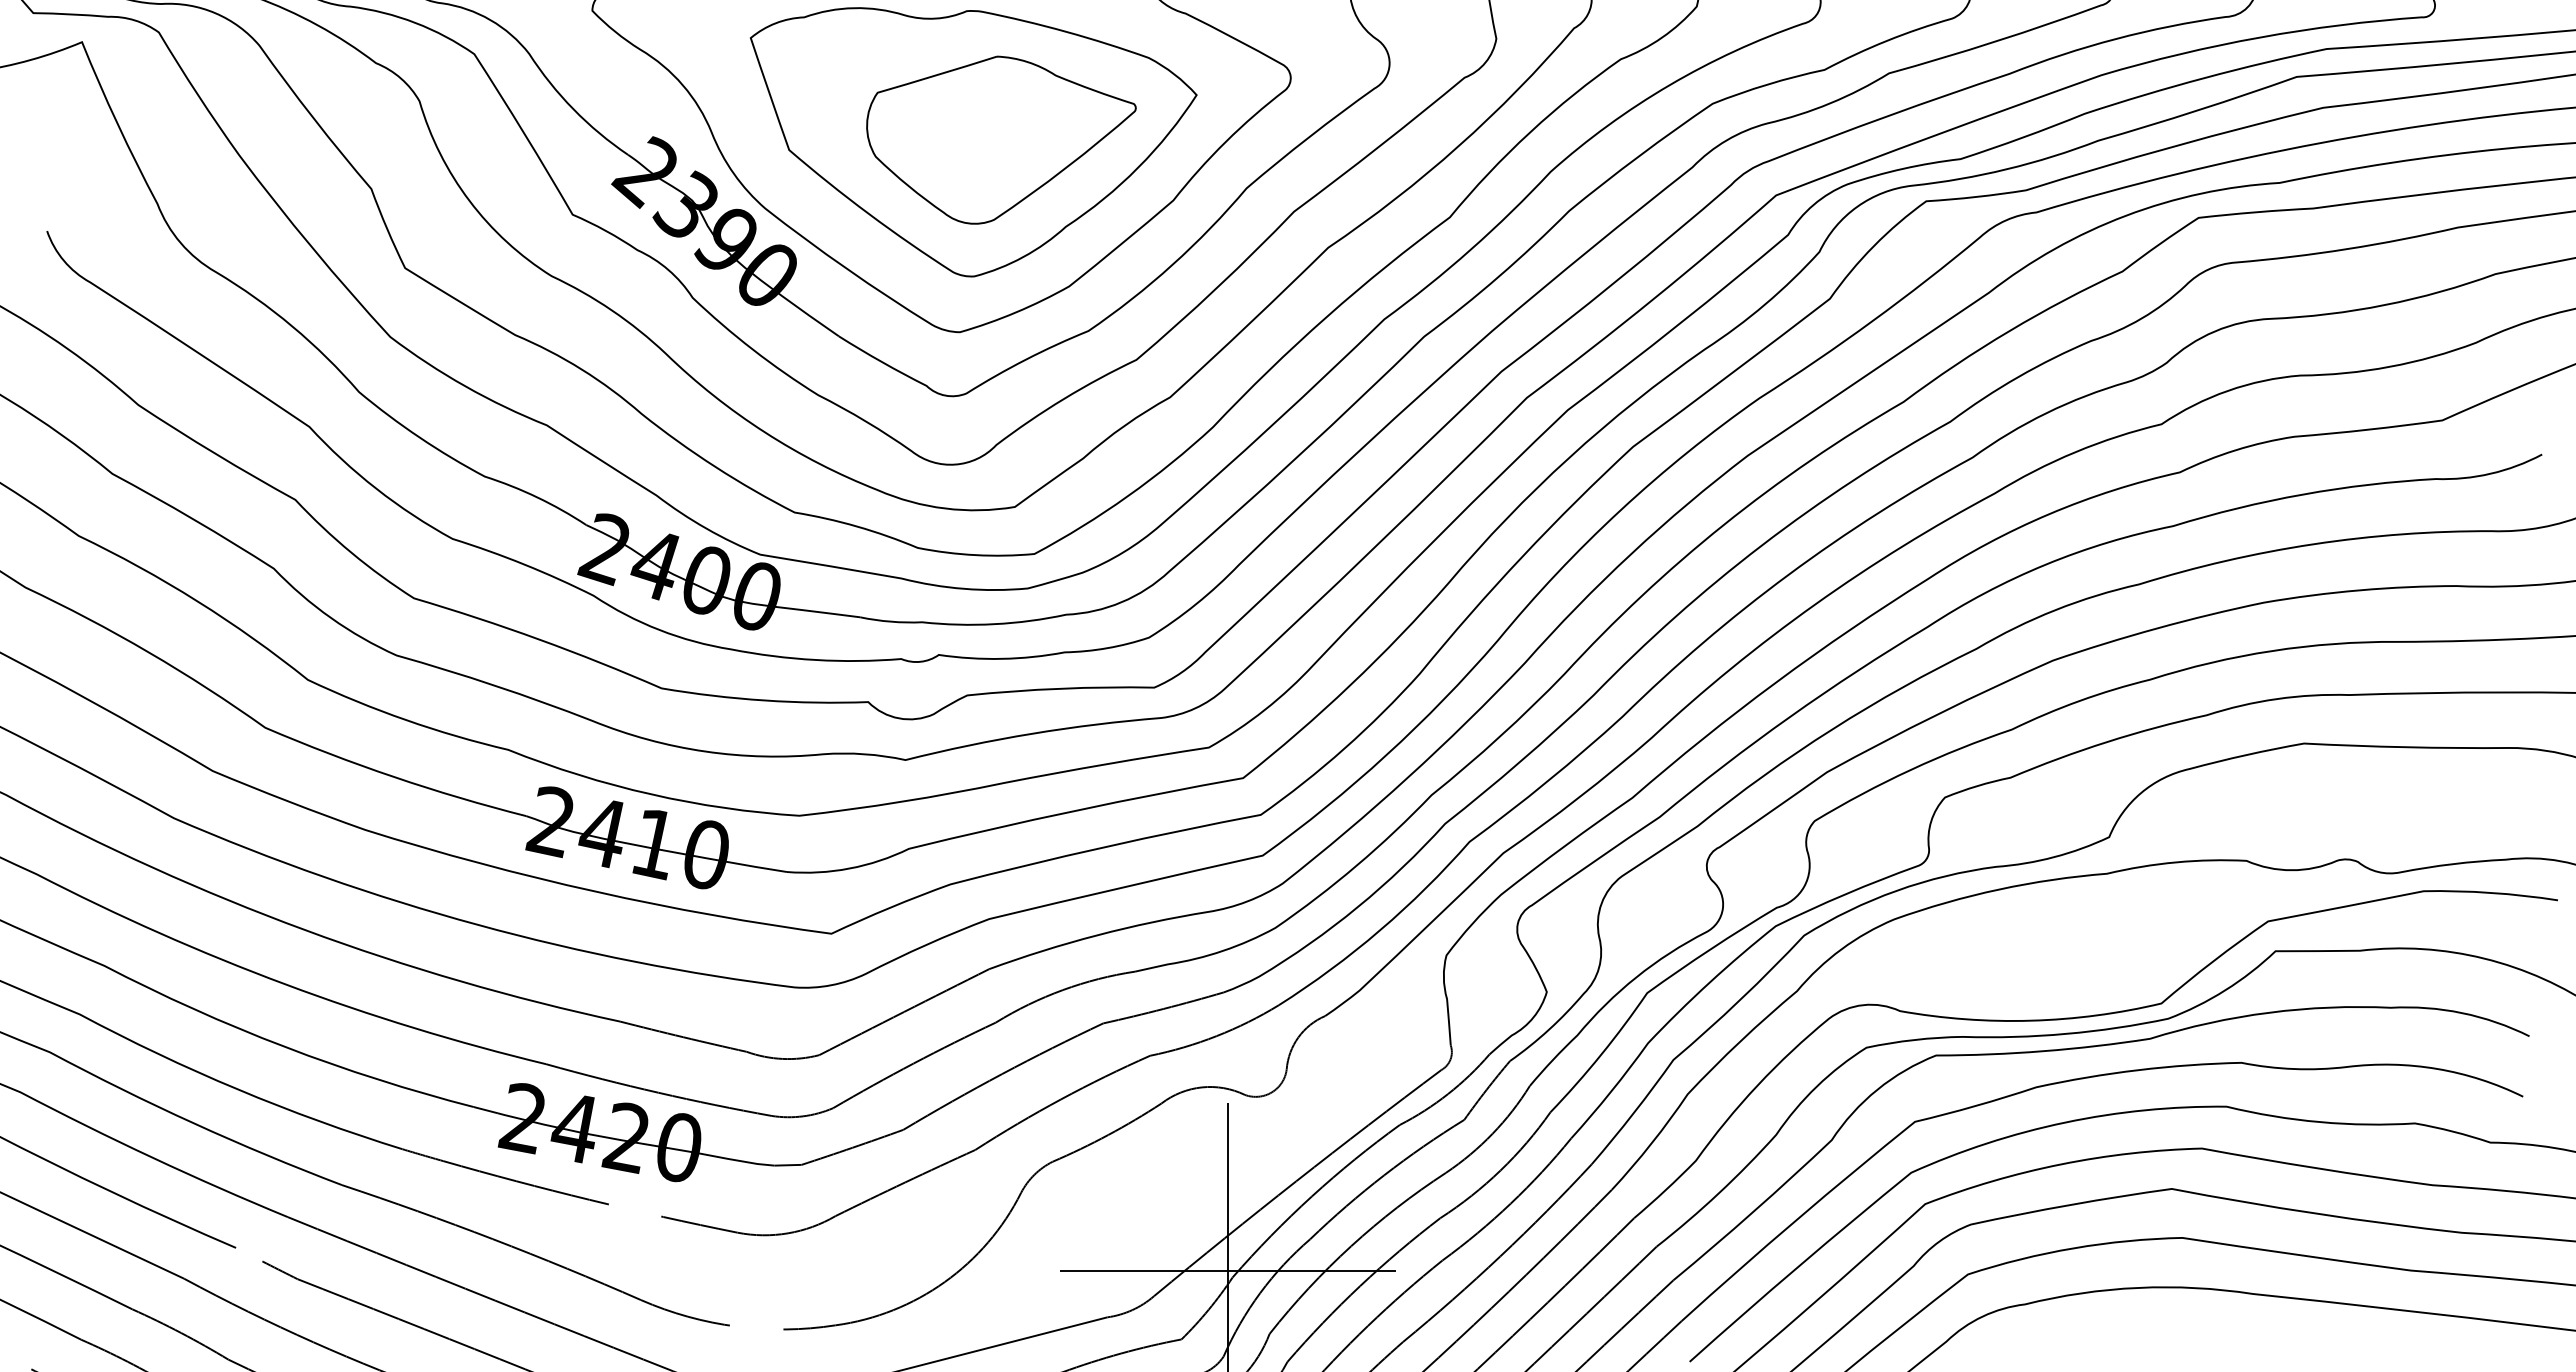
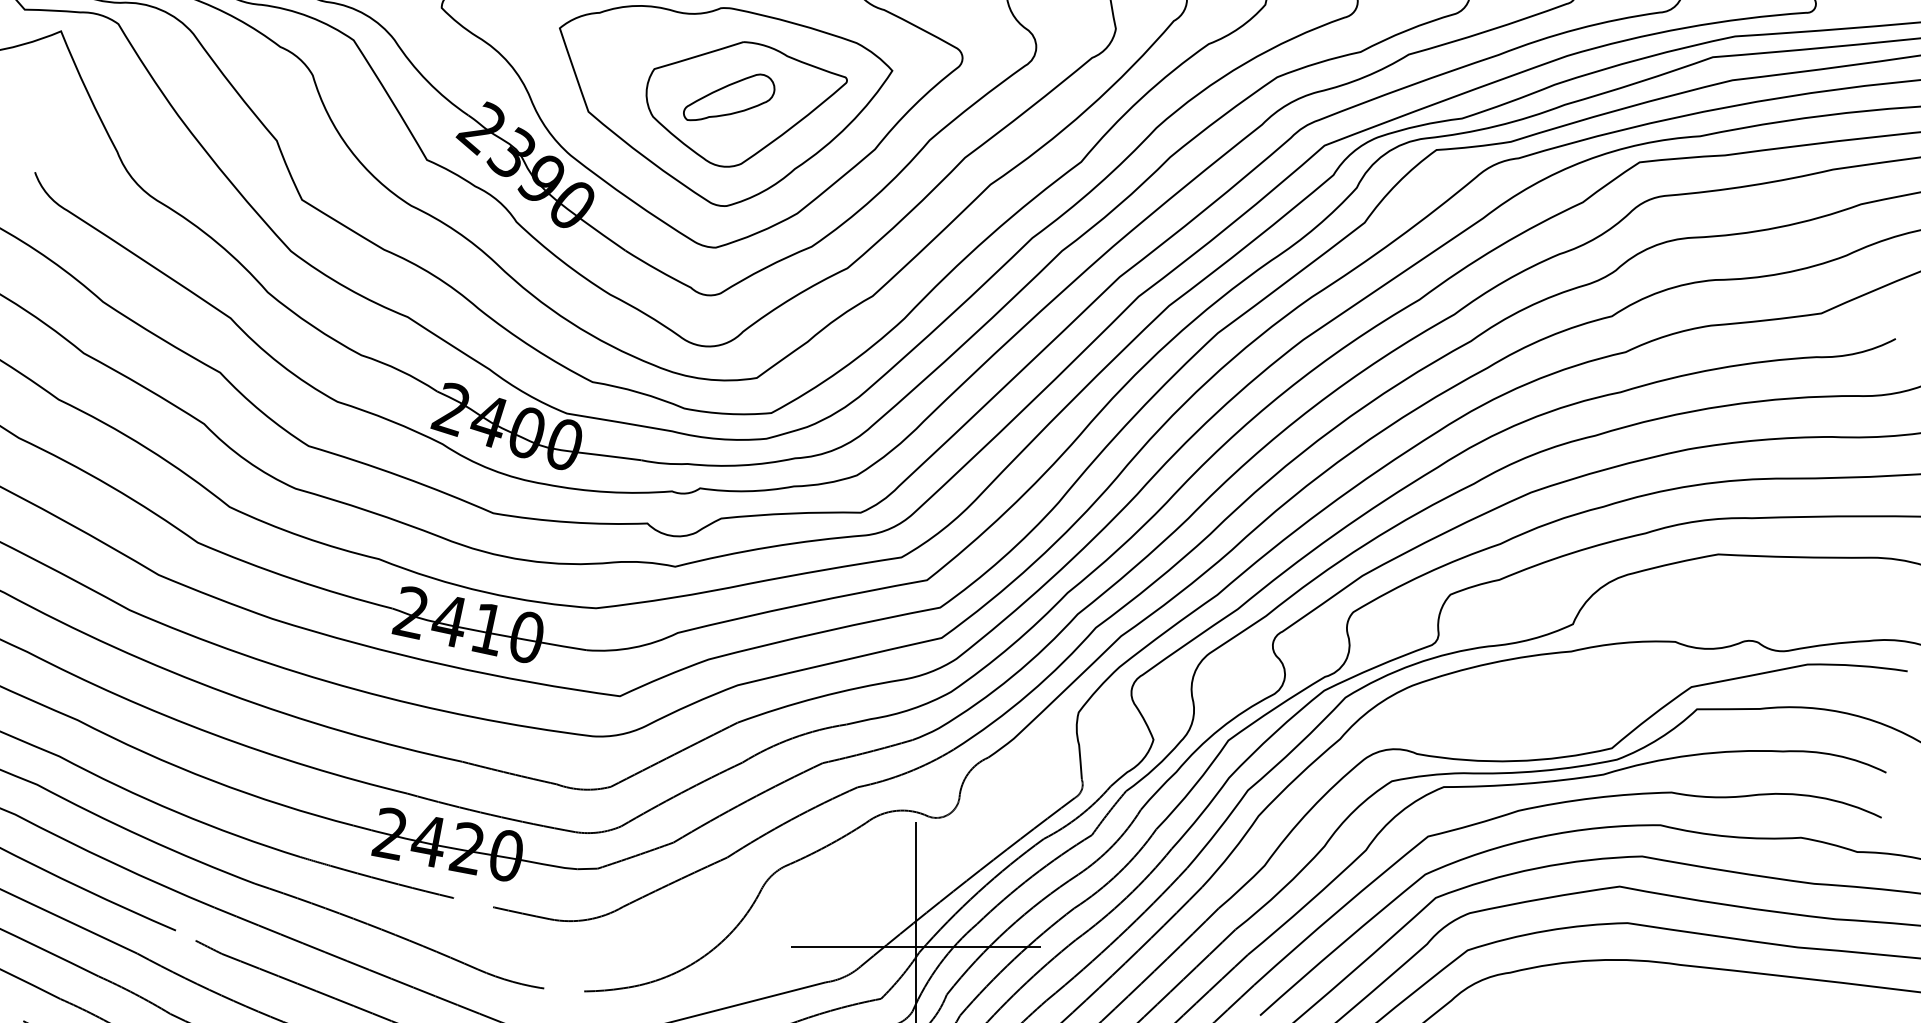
part: (977, 130) -> (728, 97), added

